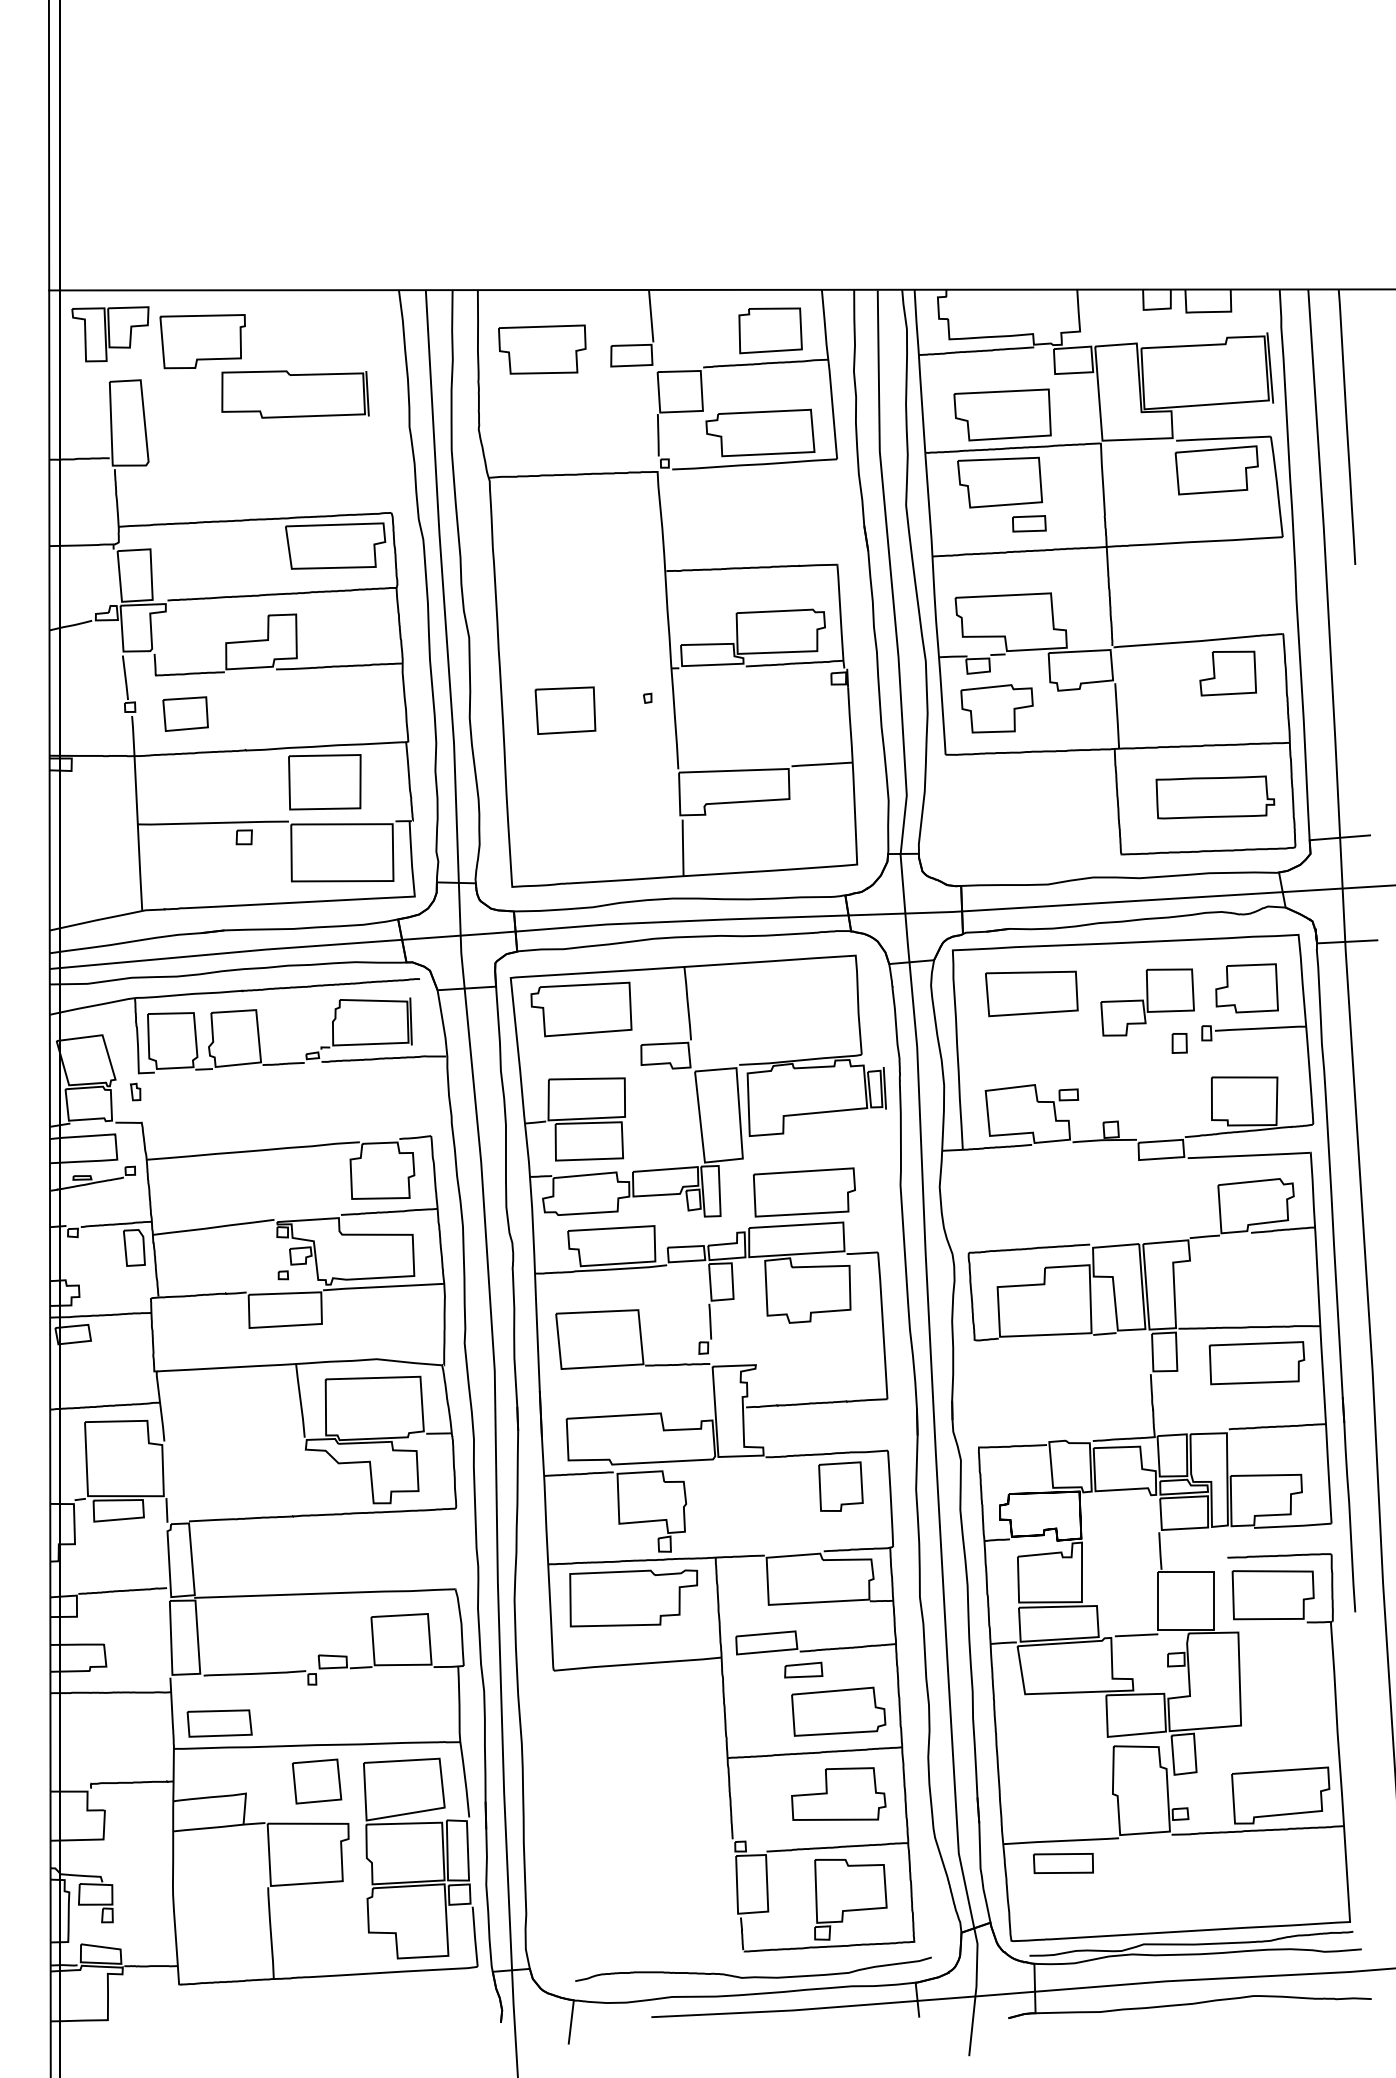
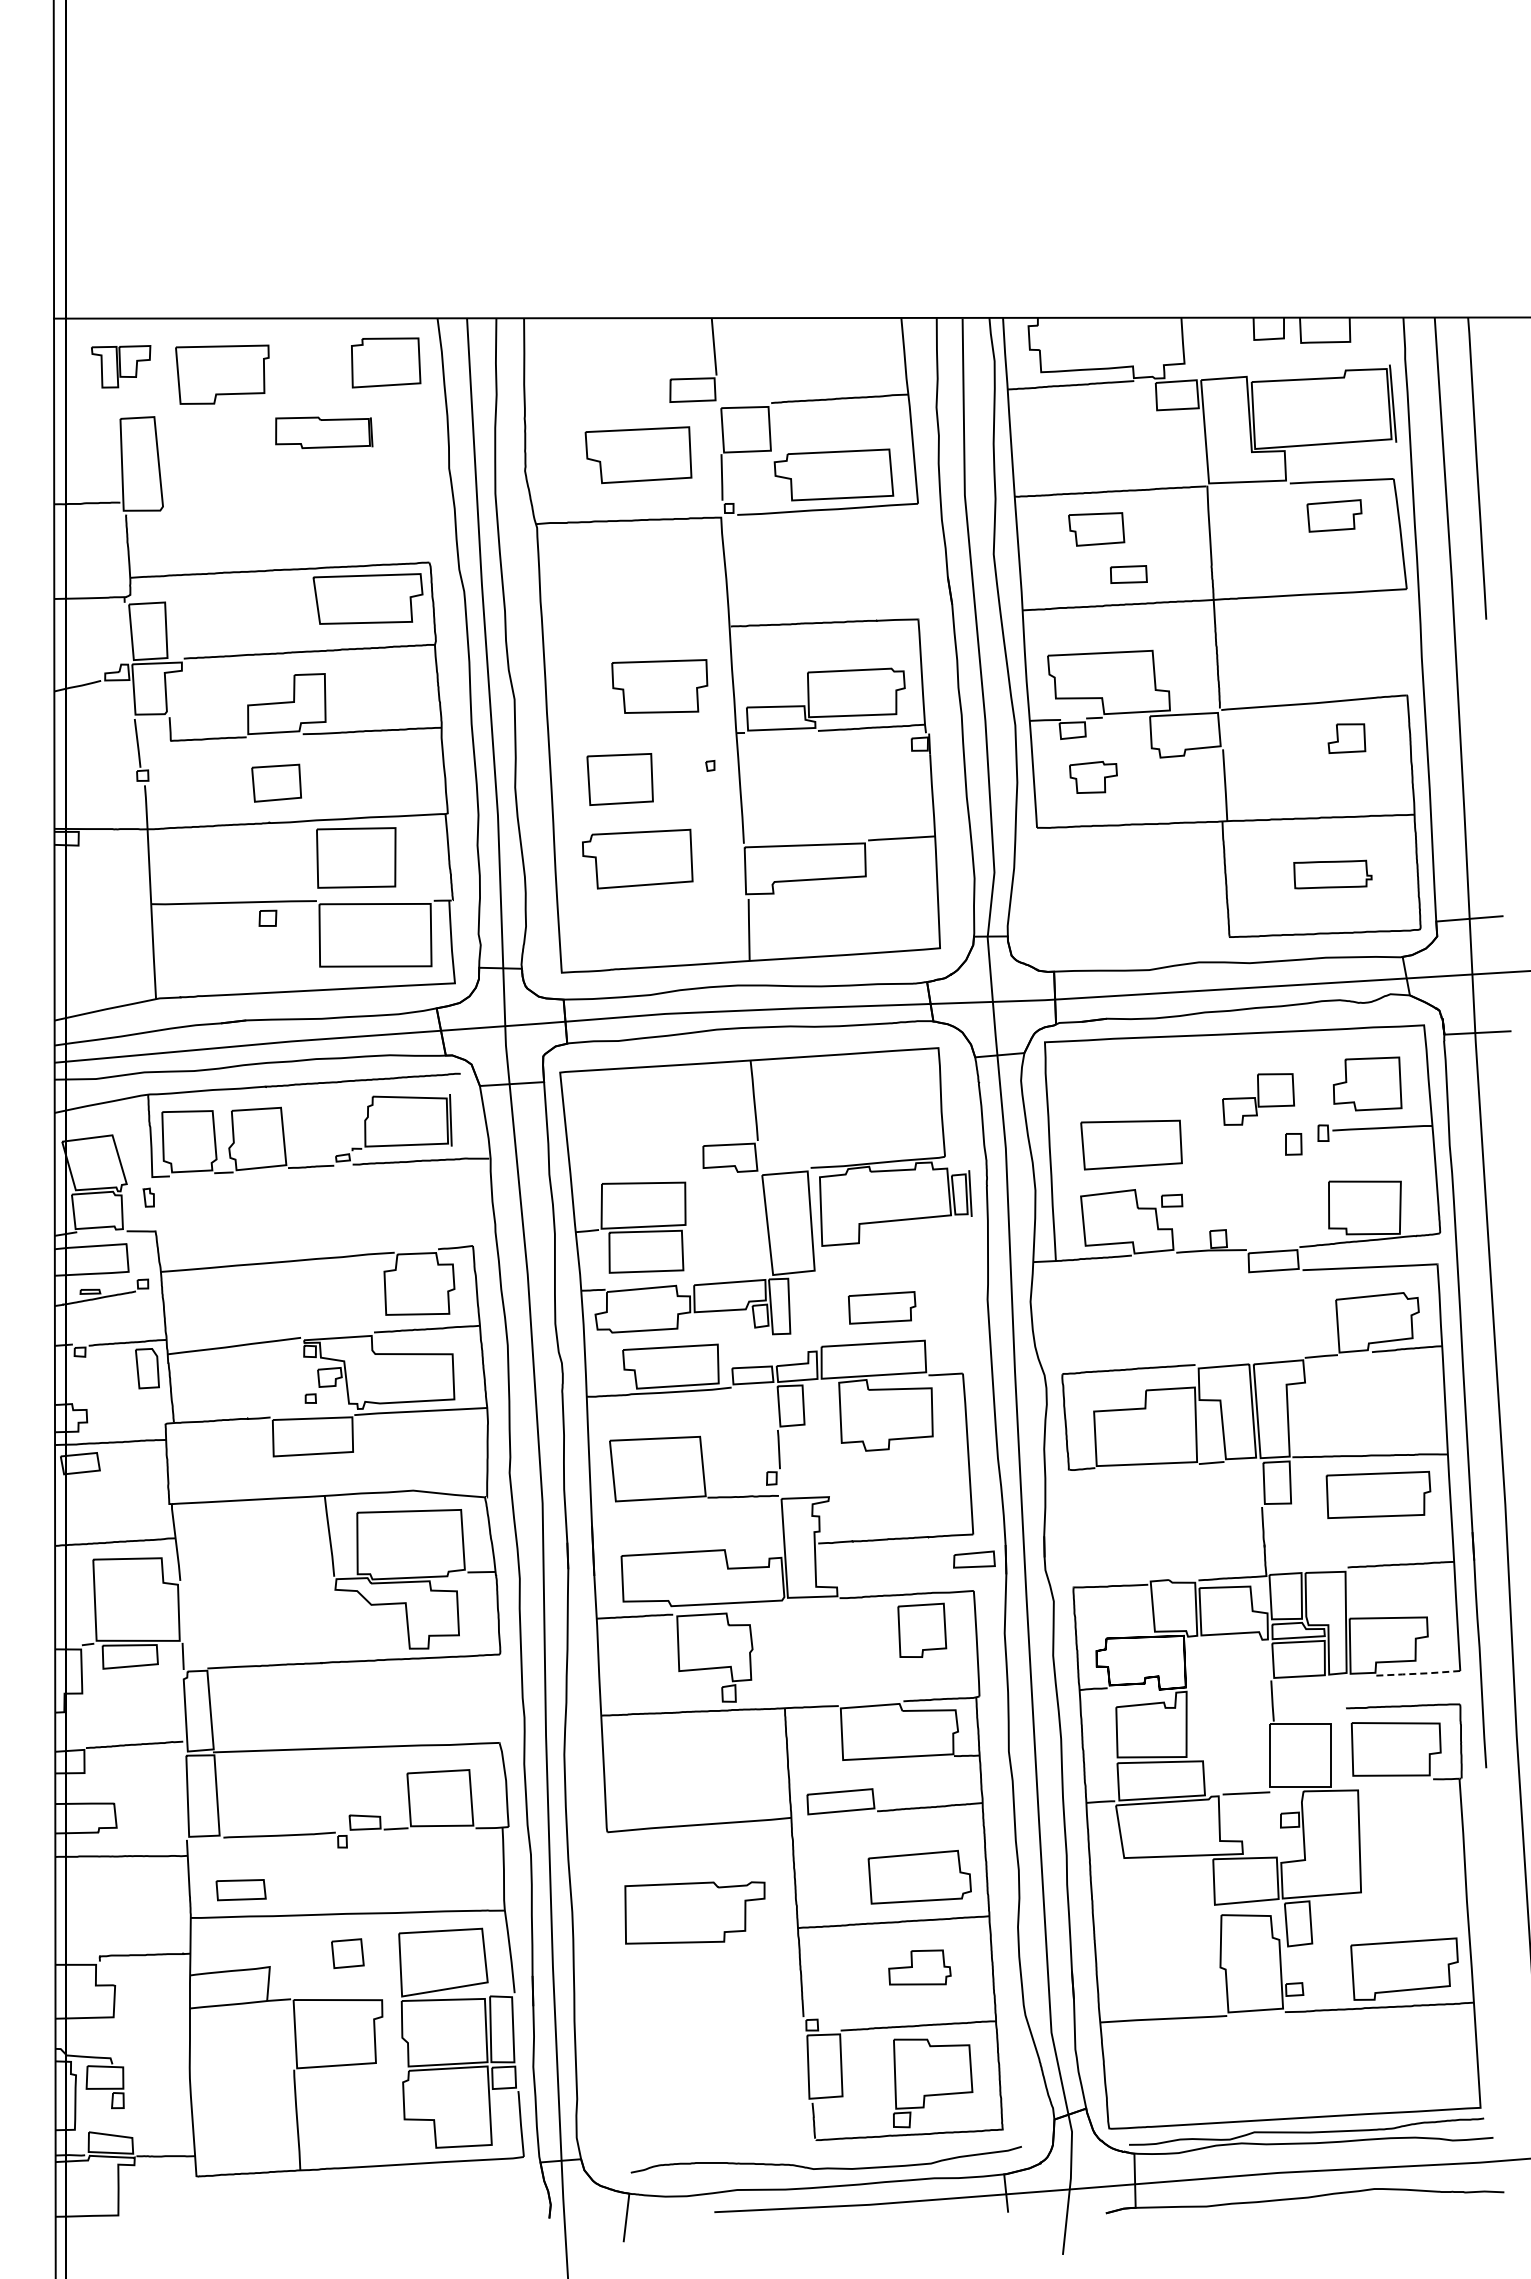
part: (770, 330) -> (386, 362), moved
part: (109, 334) -> (120, 366), size x0.7
part: (542, 349) -> (659, 686), moved
part: (295, 394) -> (324, 432), size x0.6
part: (1002, 415) -> (638, 455), moved
part: (1216, 469) -> (1334, 515), size x0.6
part: (999, 482) -> (1096, 529), size x0.6
part: (1227, 673) -> (1346, 738), size x0.6
part: (997, 708) -> (1093, 777), size x0.6
part: (185, 713) -> (276, 782), moved
part: (1215, 797) -> (1332, 874), size x0.6
part: (1031, 993) -> (1131, 1144), moved
part: (1147, 1002) -> (1258, 1099), size x0.7
part: (581, 1008) -> (637, 858), moved
part: (803, 1192) -> (881, 1307), size x0.6
line: (1291, 1525) -> (1416, 1673), solid -> dashed
part: (633, 1597) -> (694, 1912), moved
part: (803, 1670) -> (974, 1559), moved
part: (220, 1722) -> (241, 1889), size x0.7
part: (316, 1781) -> (347, 1953), size x0.6
part: (838, 1794) -> (919, 1967), size x0.6
part: (1062, 1863) -> (1165, 2043), removed

